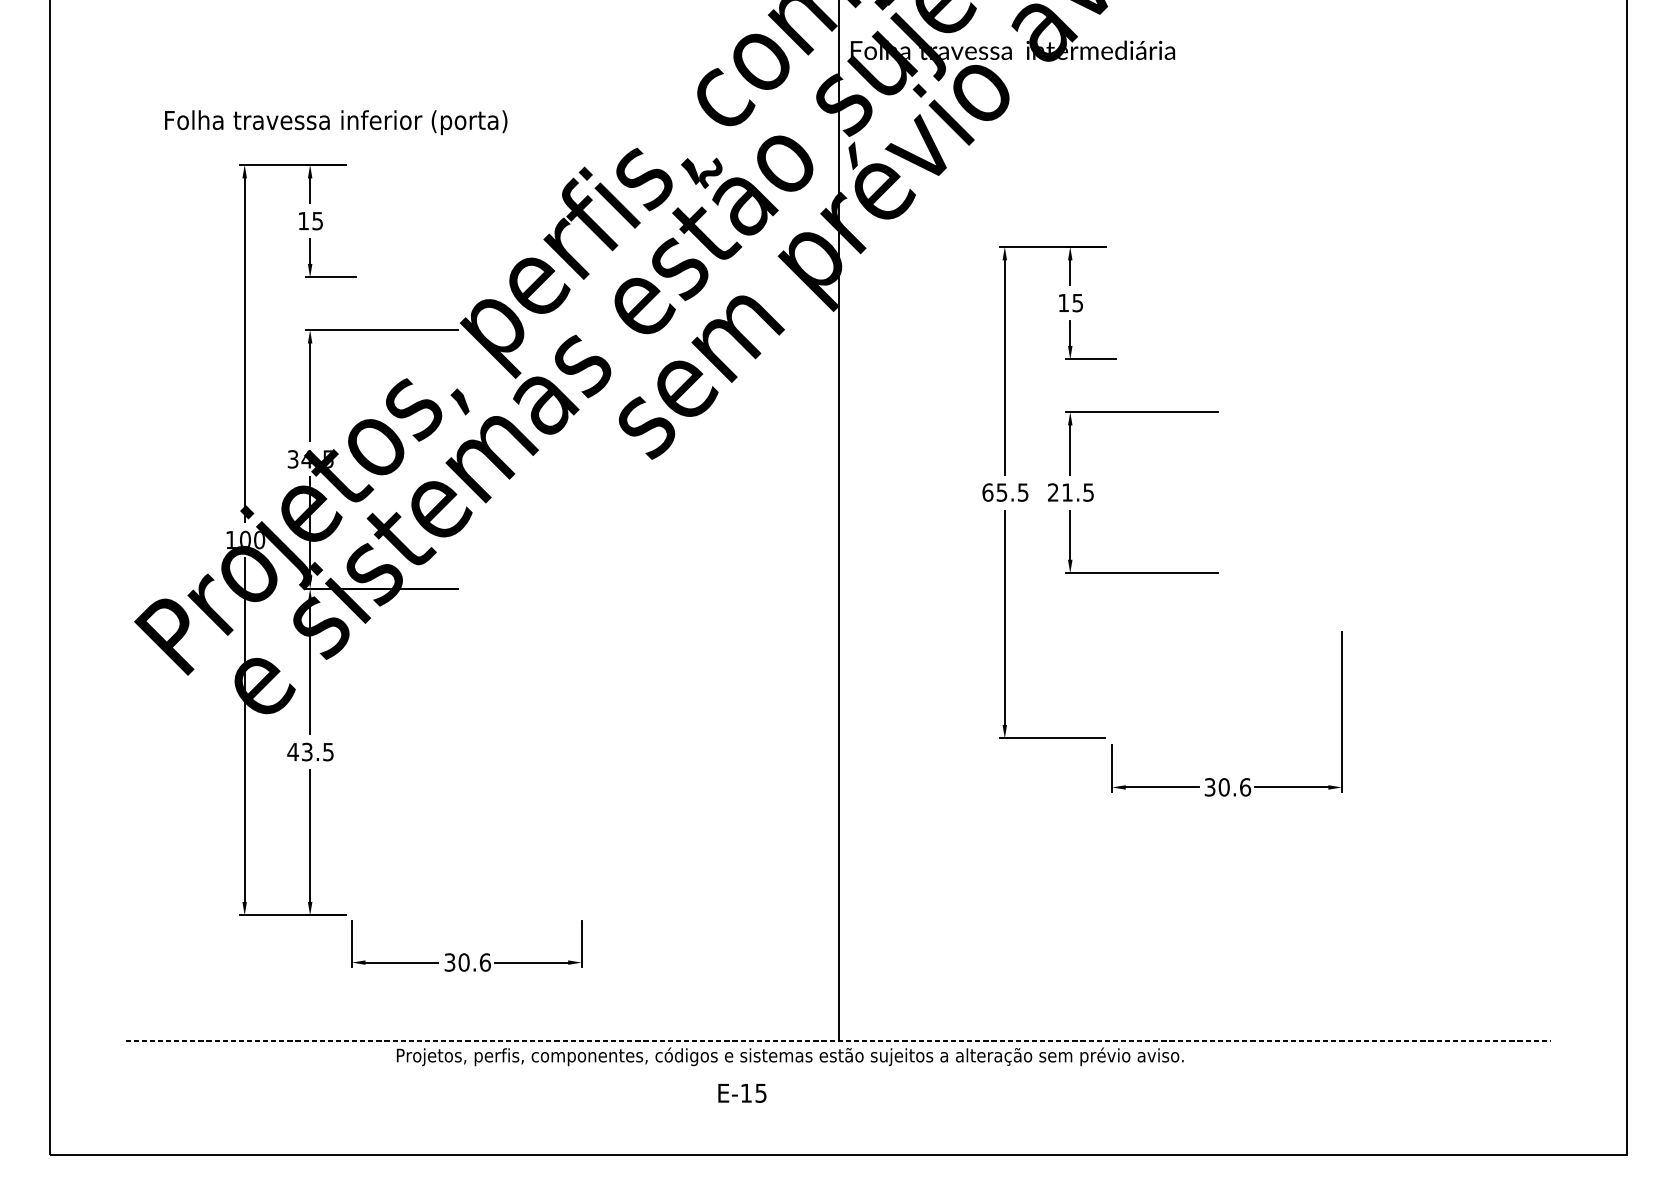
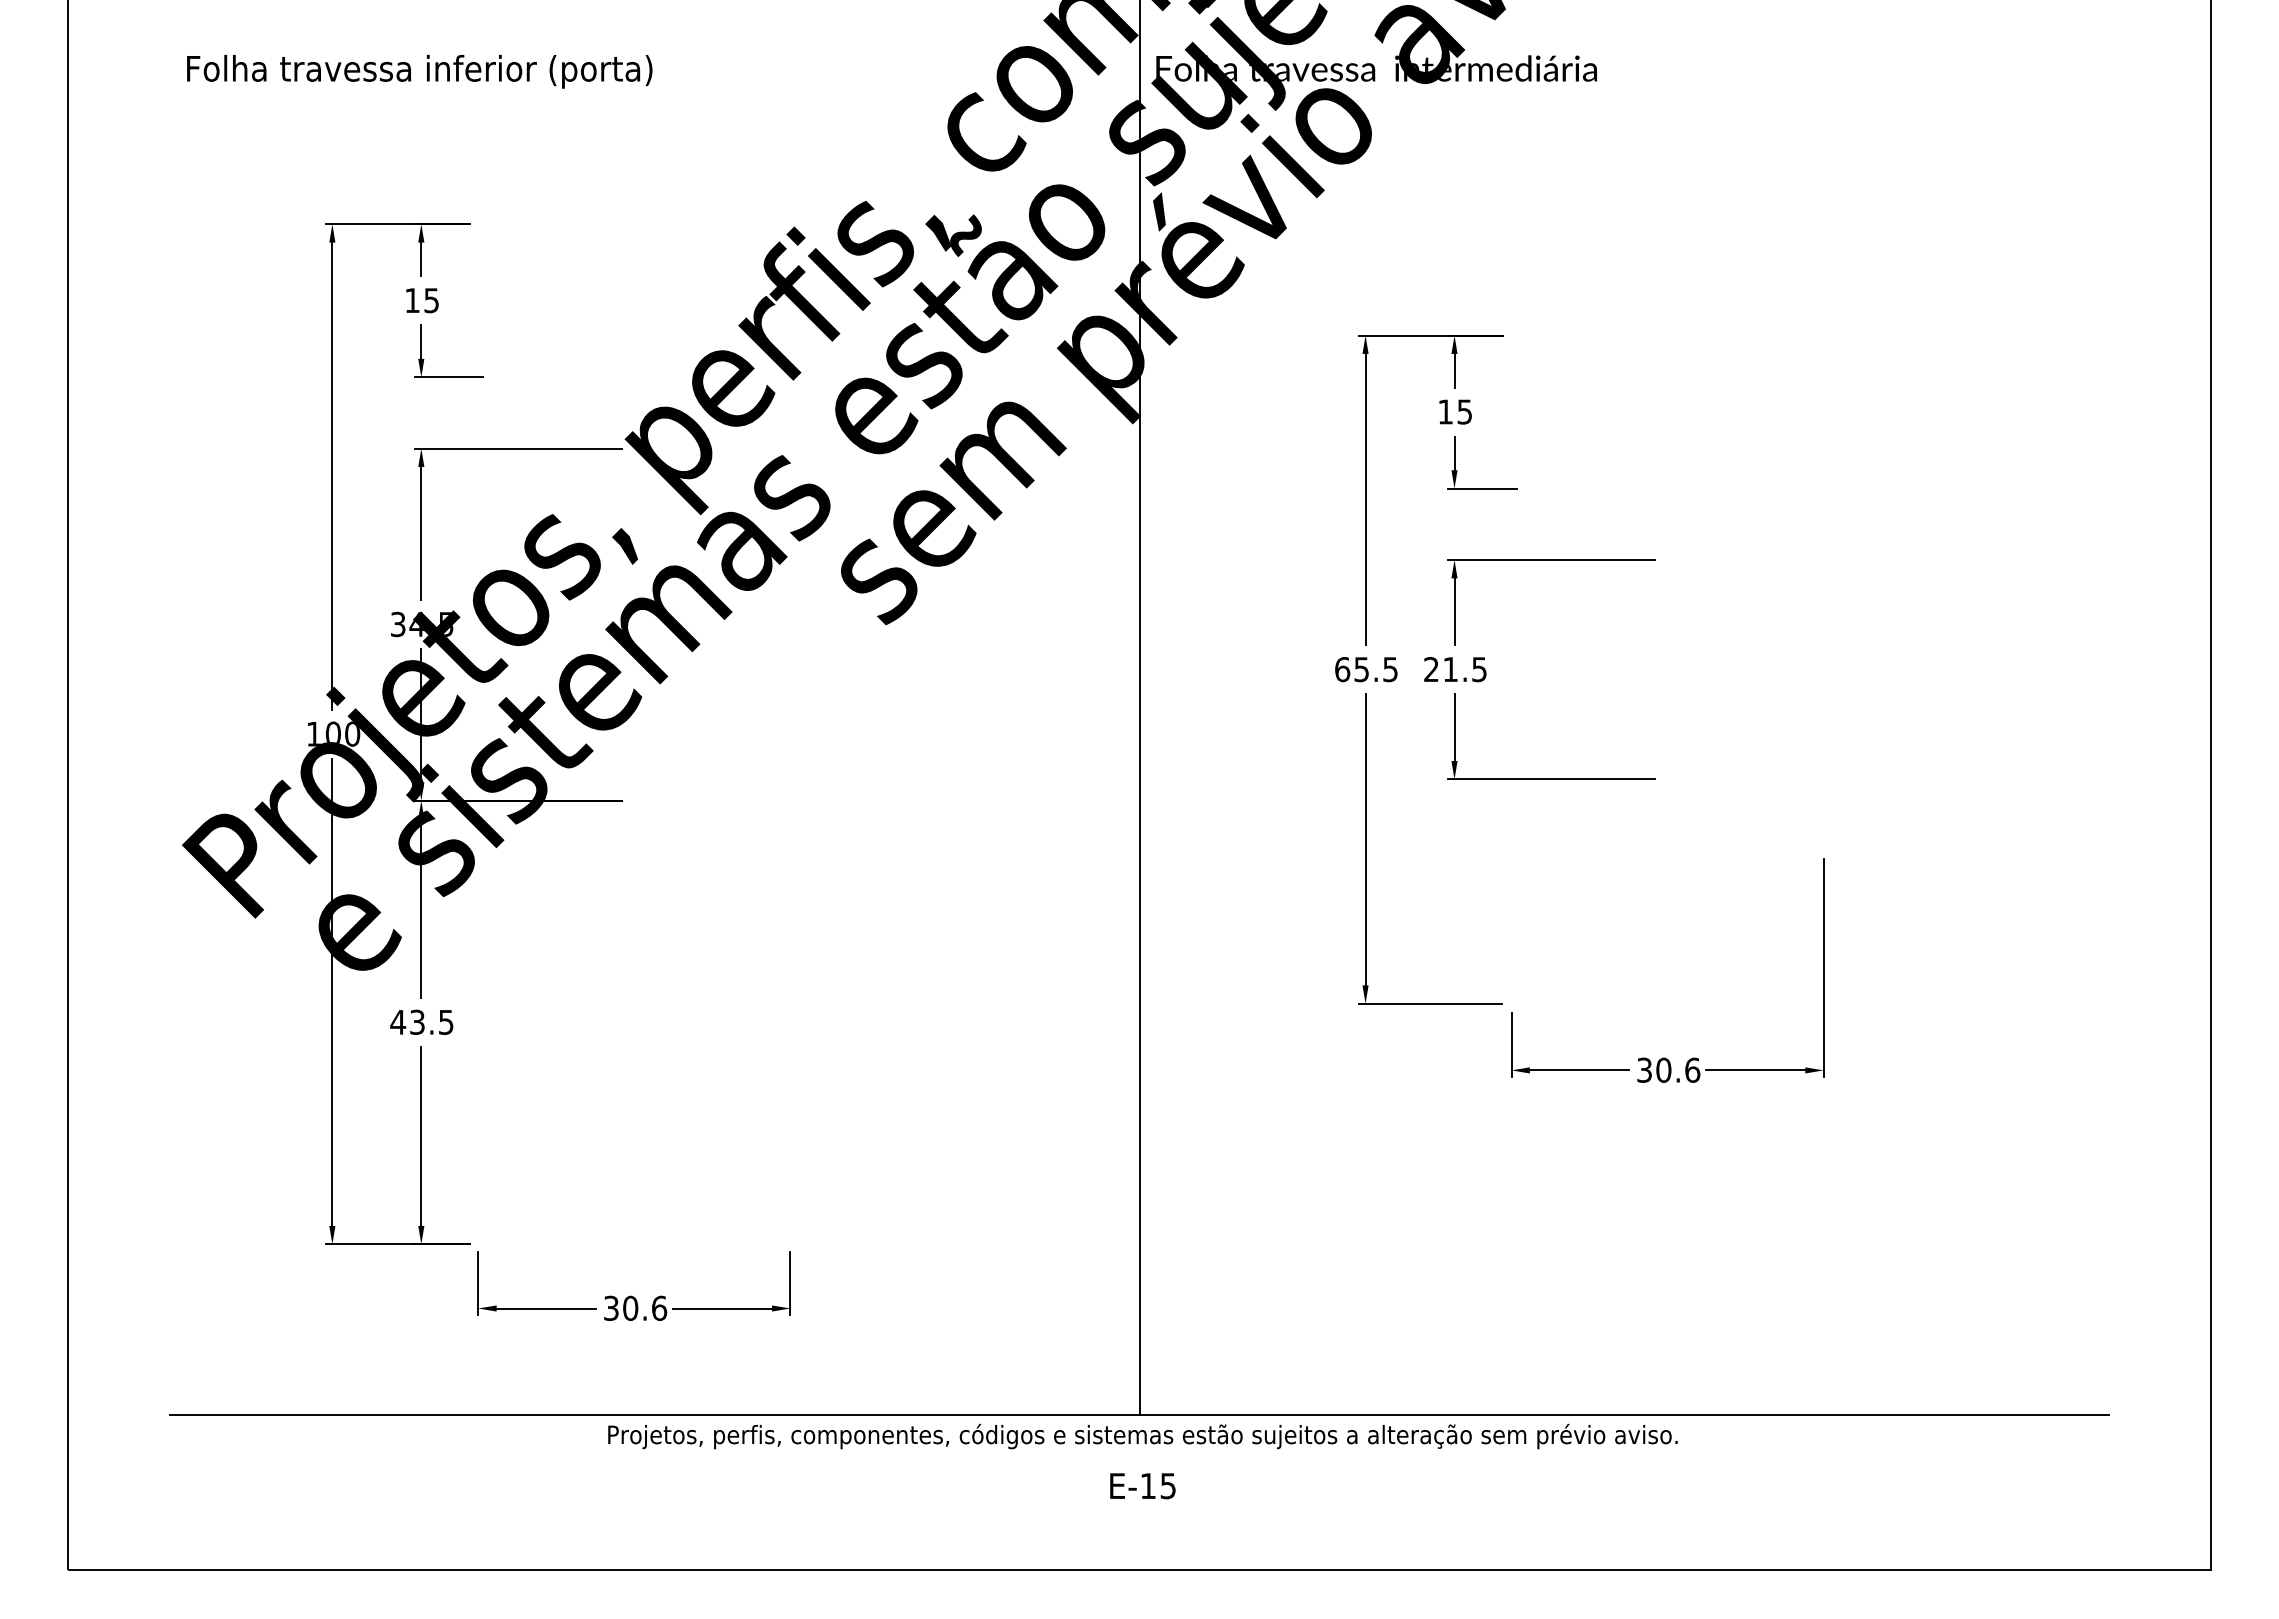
text: (336, 122) -> (419, 71), moved
line: (838, 1040) -> (1139, 1414), dashed -> solid
text: (789, 1056) -> (1142, 1436), moved
text: (742, 1093) -> (1142, 1486), moved

